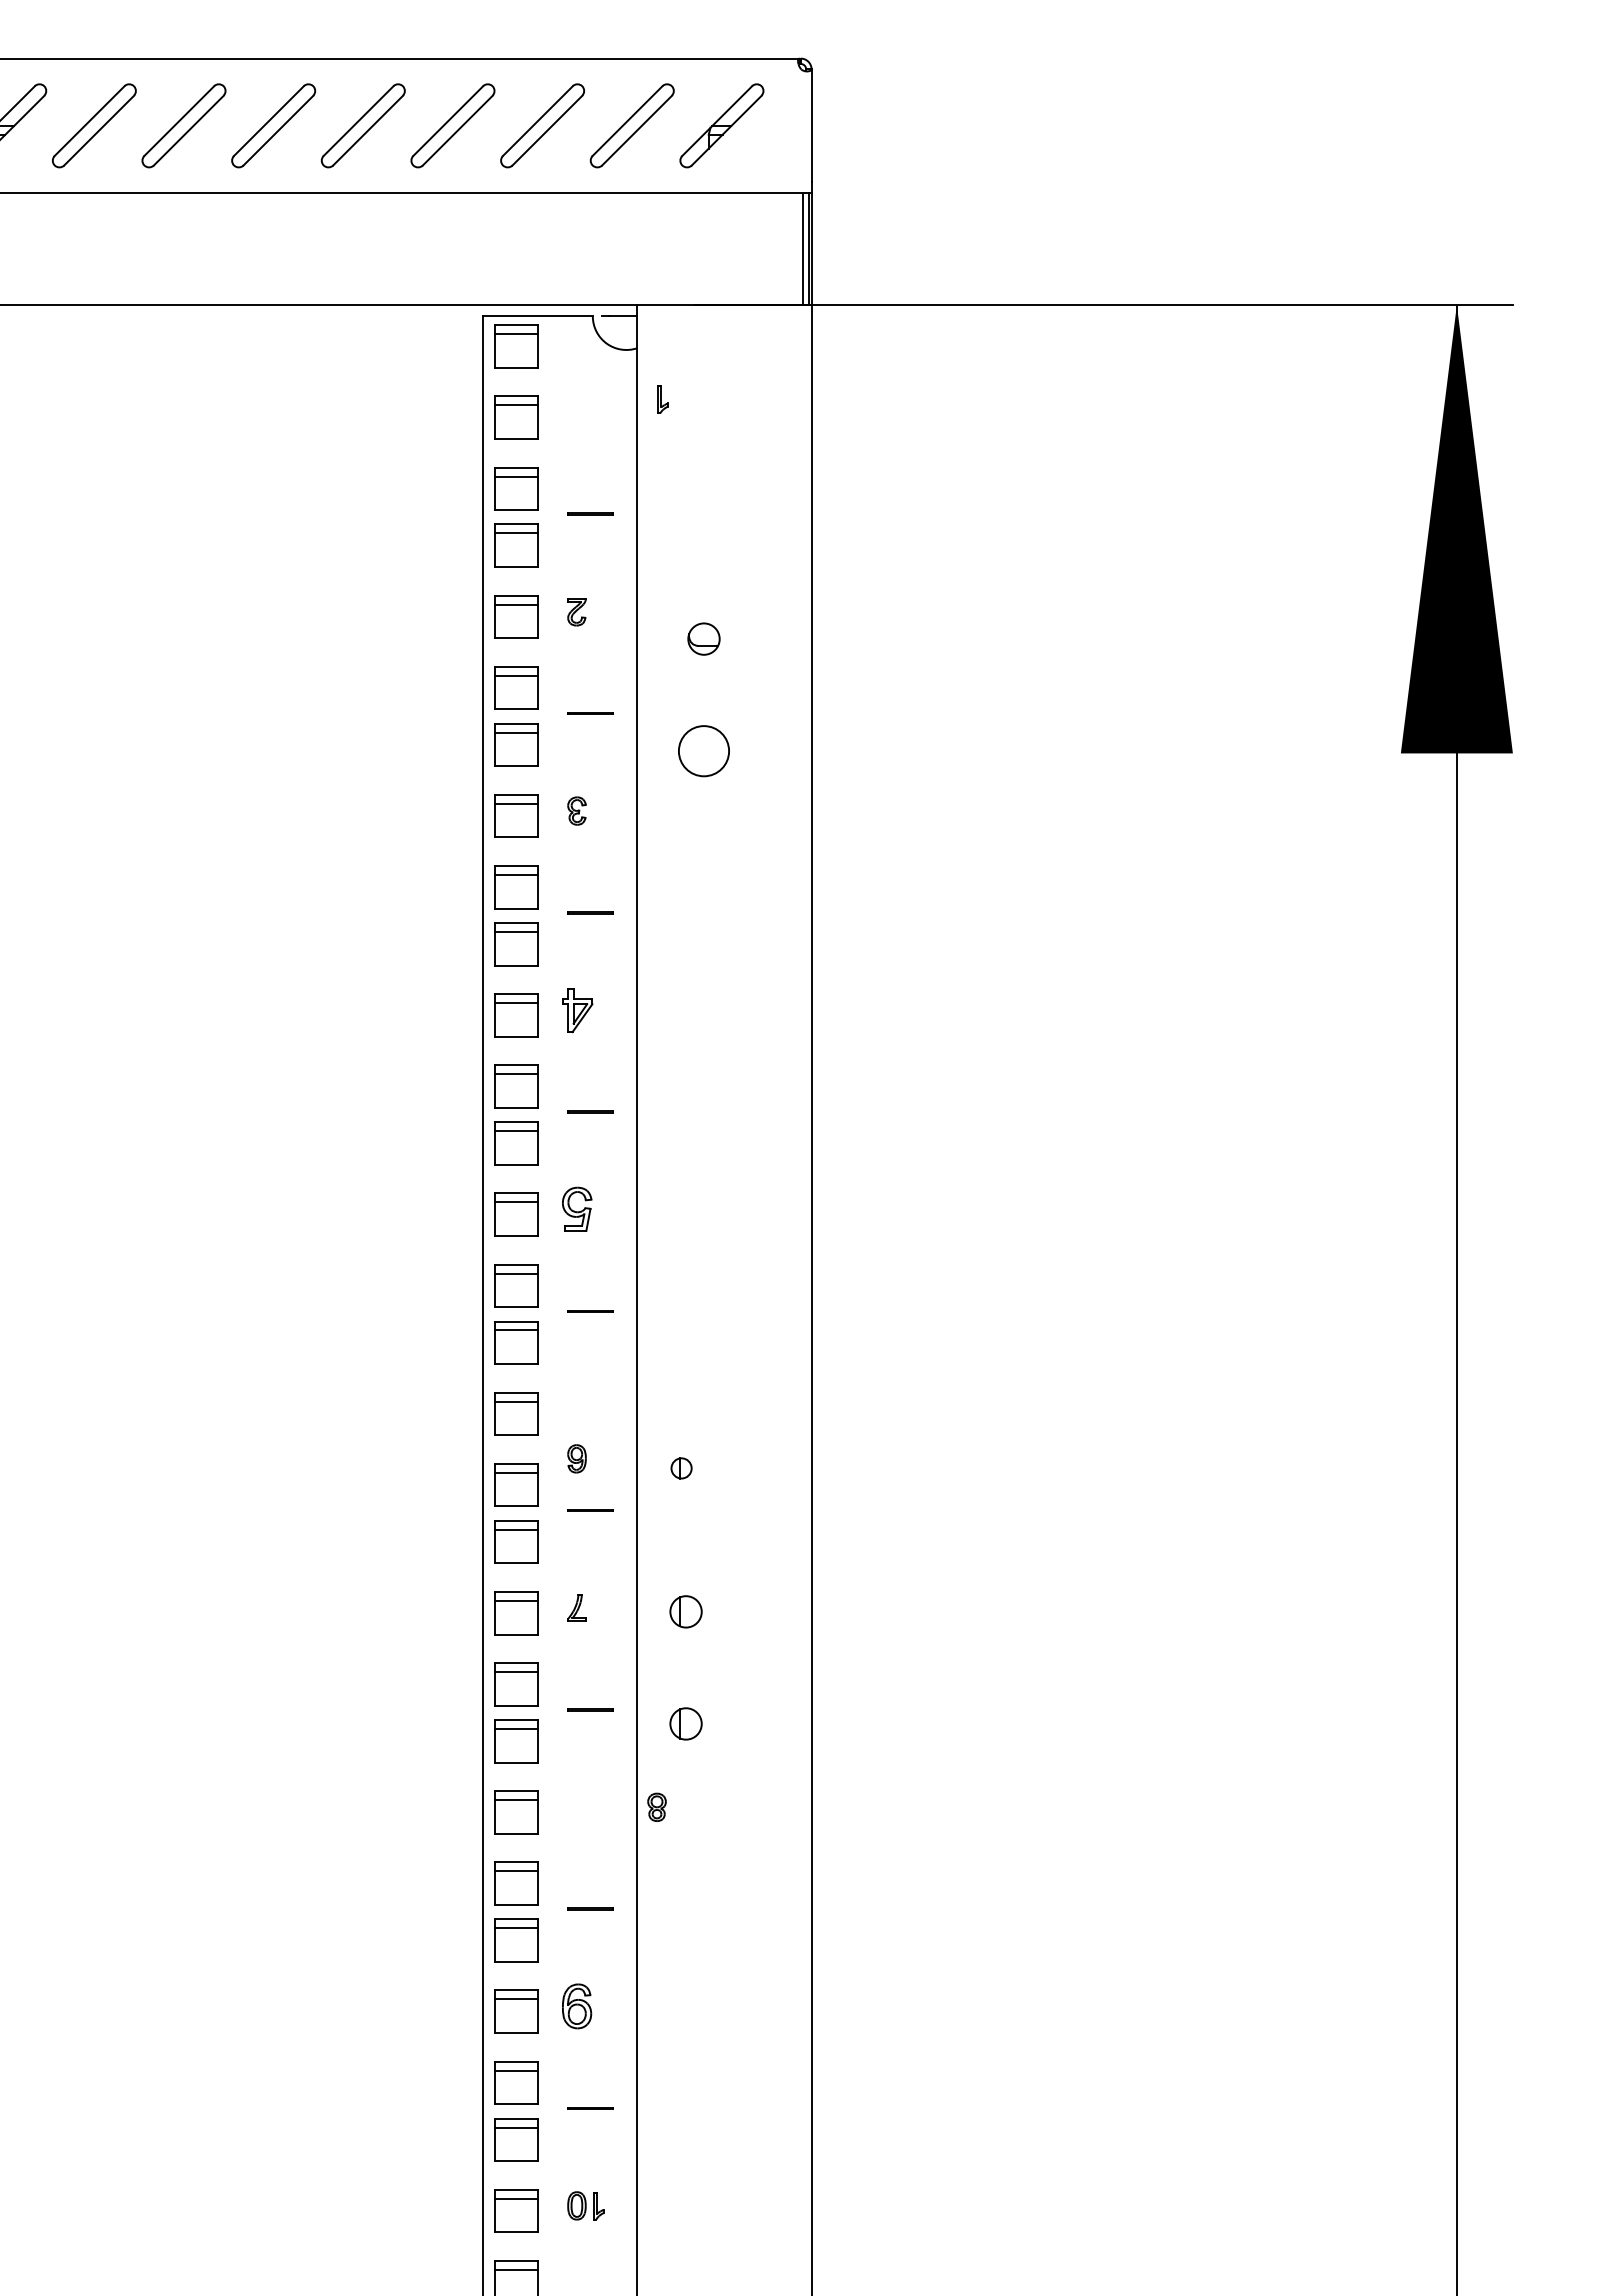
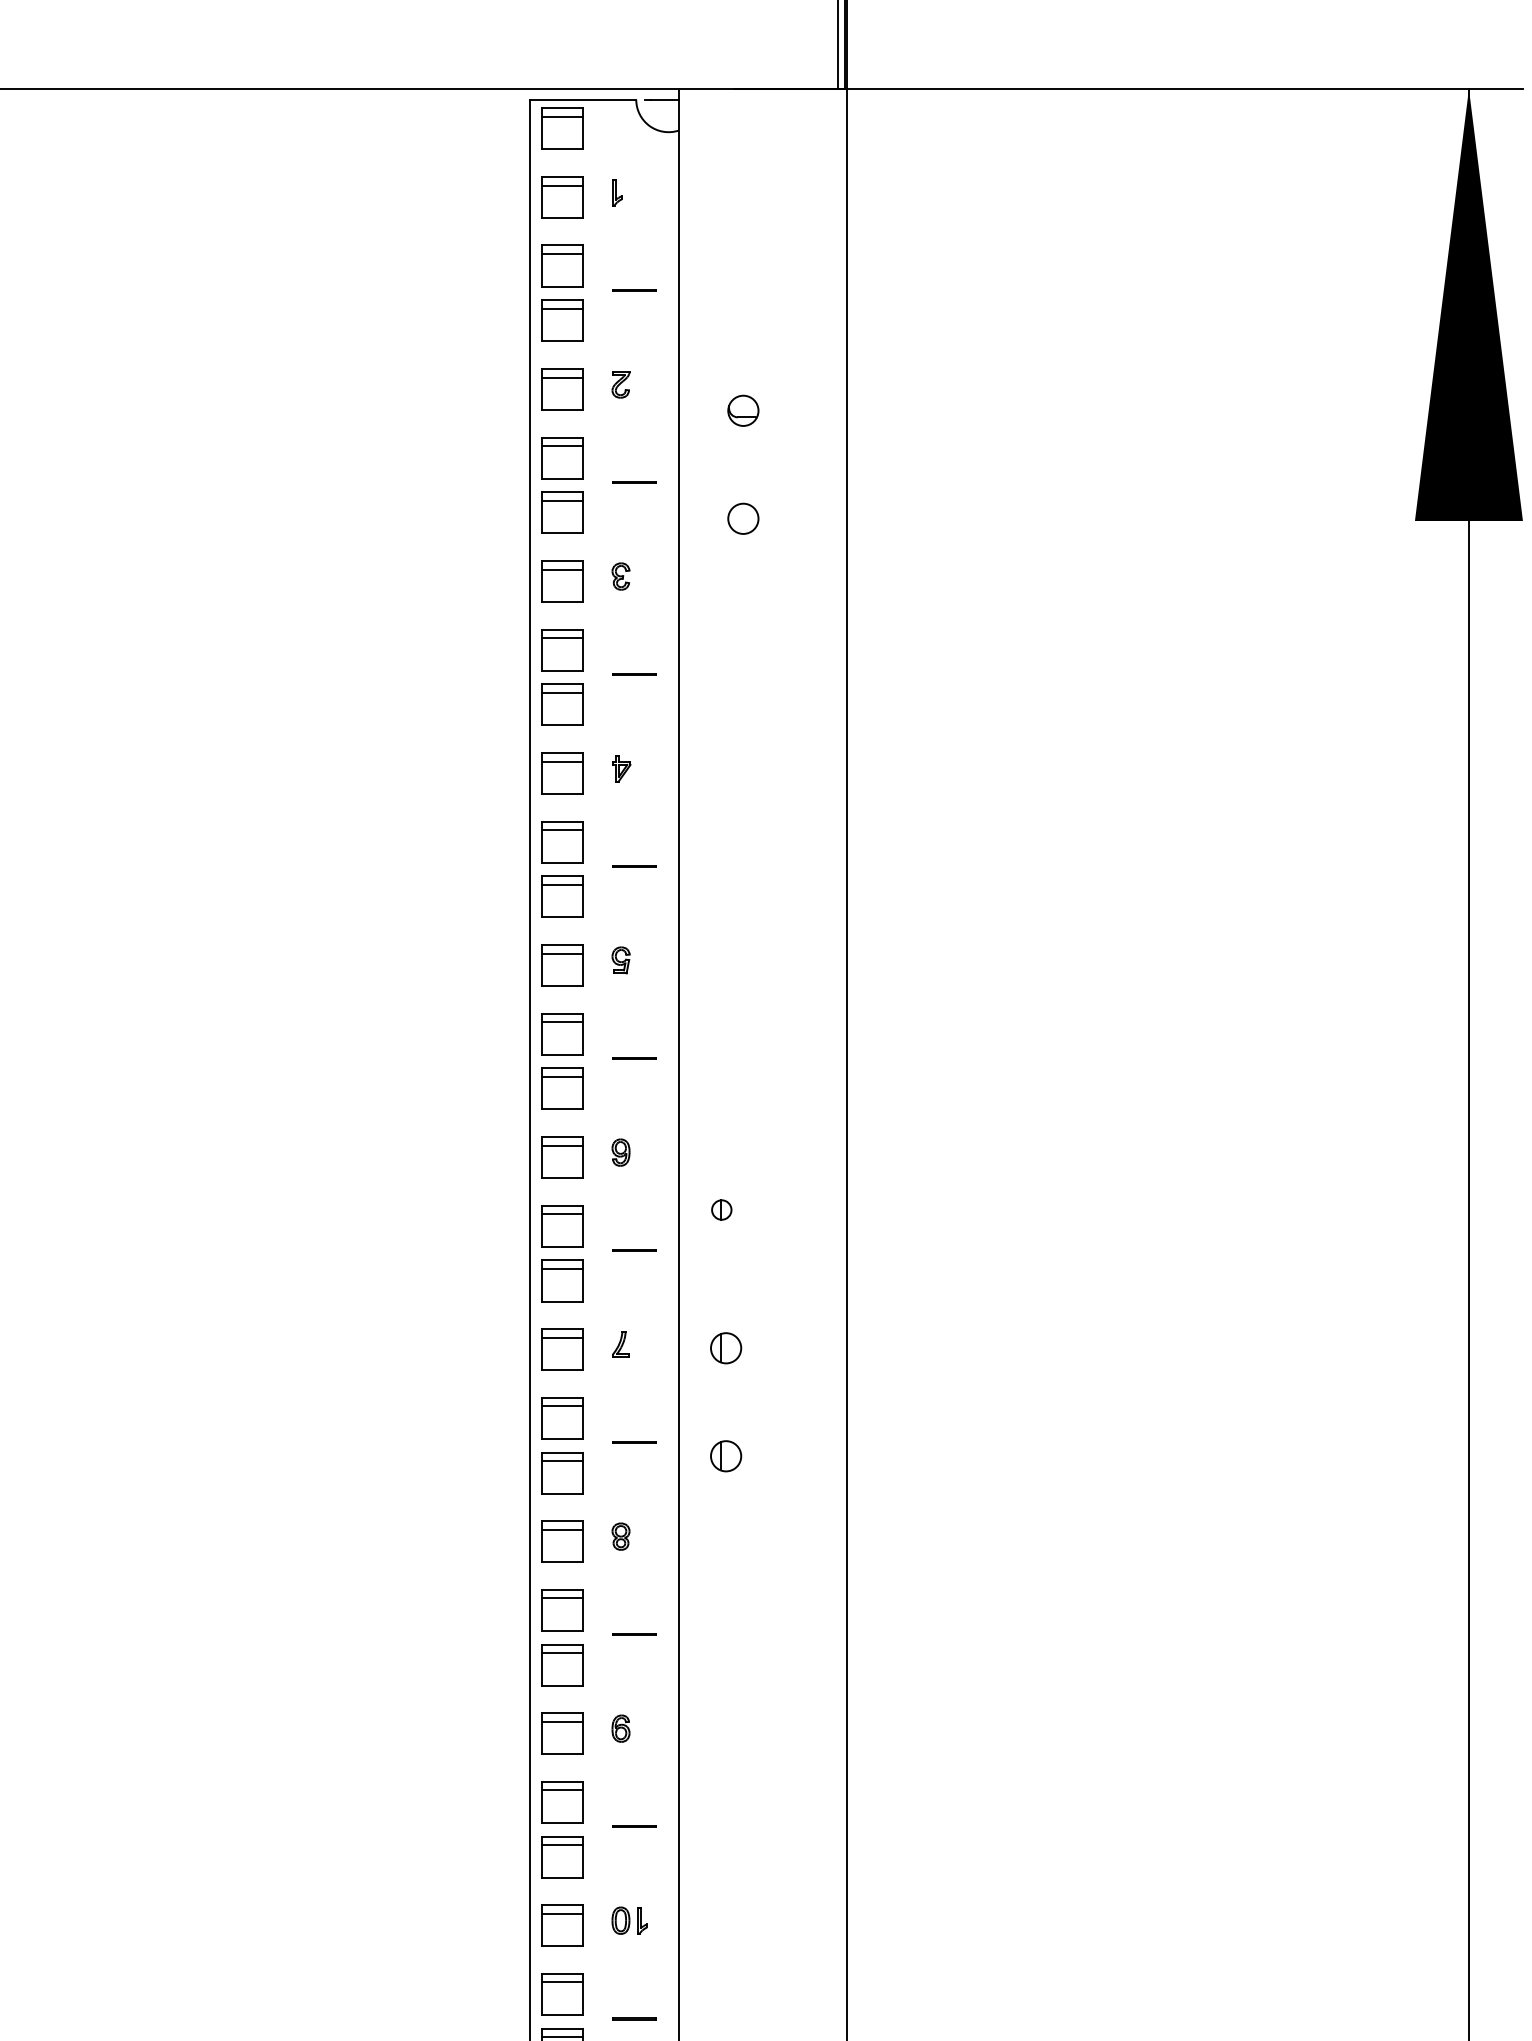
part: (662, 399) -> (616, 192), moved
circle: (703, 750) -> (742, 518), size x0.62
part: (577, 1010) -> (621, 768), size x0.62
part: (576, 1209) -> (620, 960), size x0.62
part: (576, 1458) -> (620, 1152), moved
part: (656, 1806) -> (620, 1535), moved
part: (576, 2006) -> (620, 1728), size x0.62

